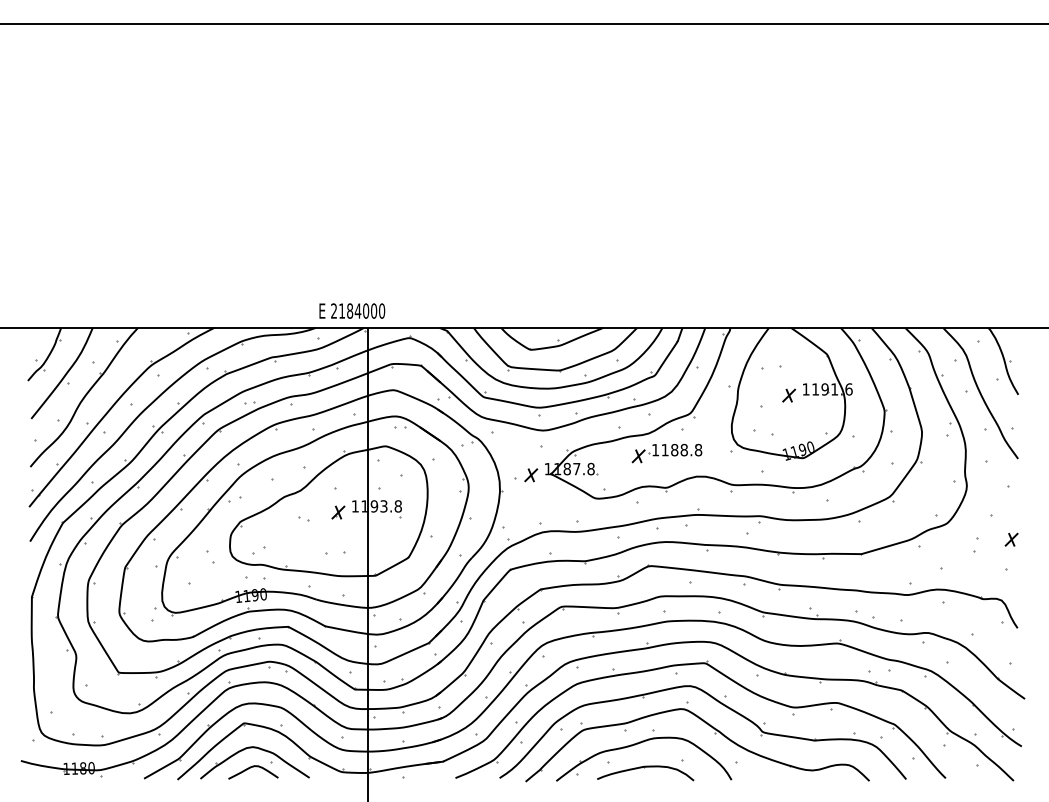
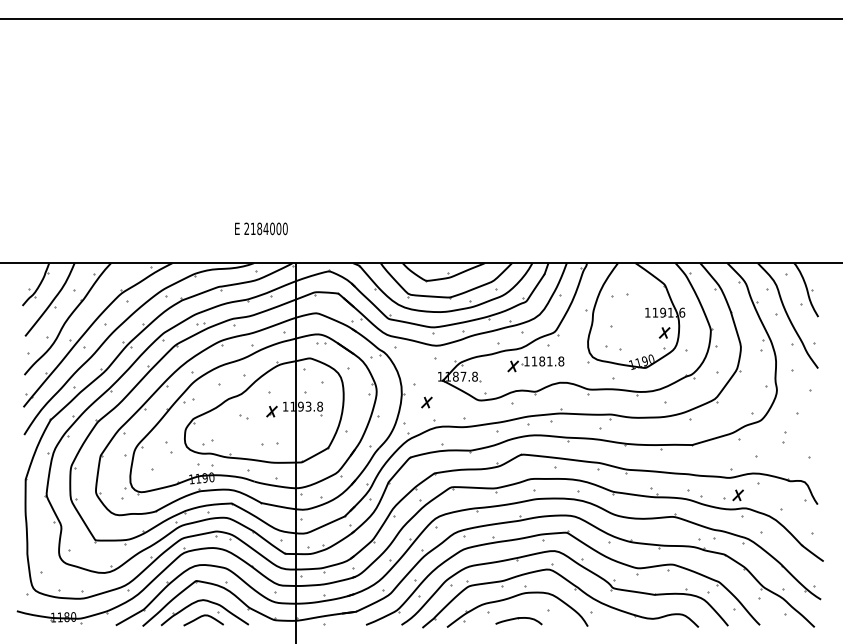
text: (352, 310) -> (261, 228), moved
part: (789, 395) -> (664, 332), moved
text: (683, 449) -> (549, 360), 1188.8 -> 1181.8
part: (531, 475) -> (427, 402), moved
part: (1011, 539) -> (738, 495), moved
part: (645, 773) -> (518, 621), size x0.6

